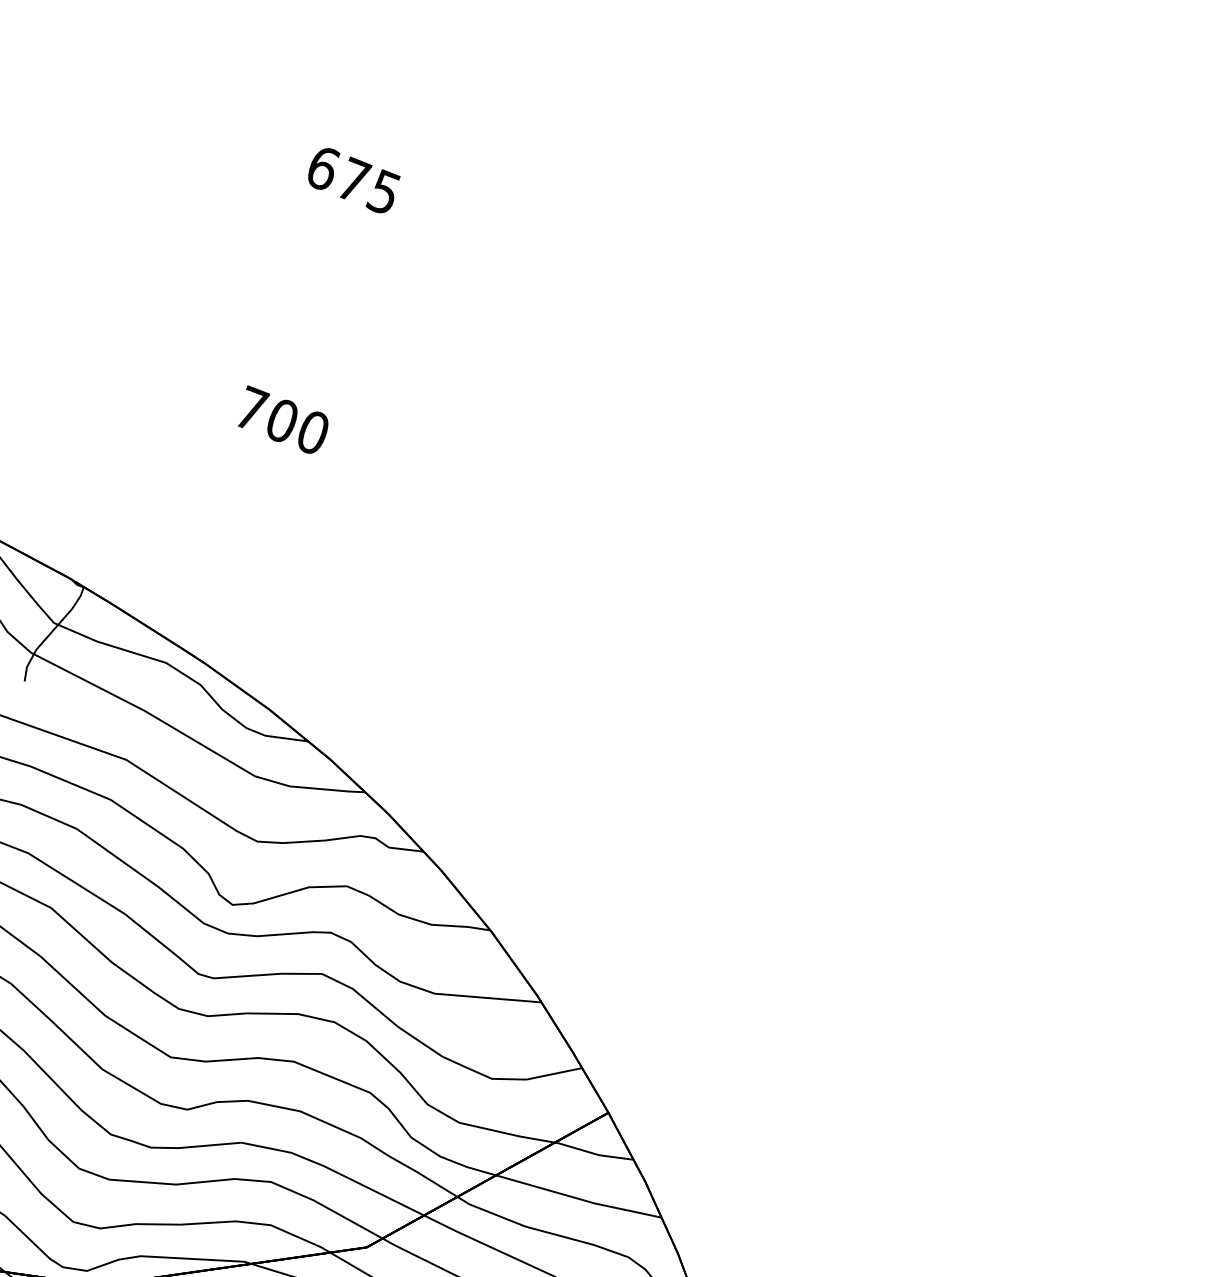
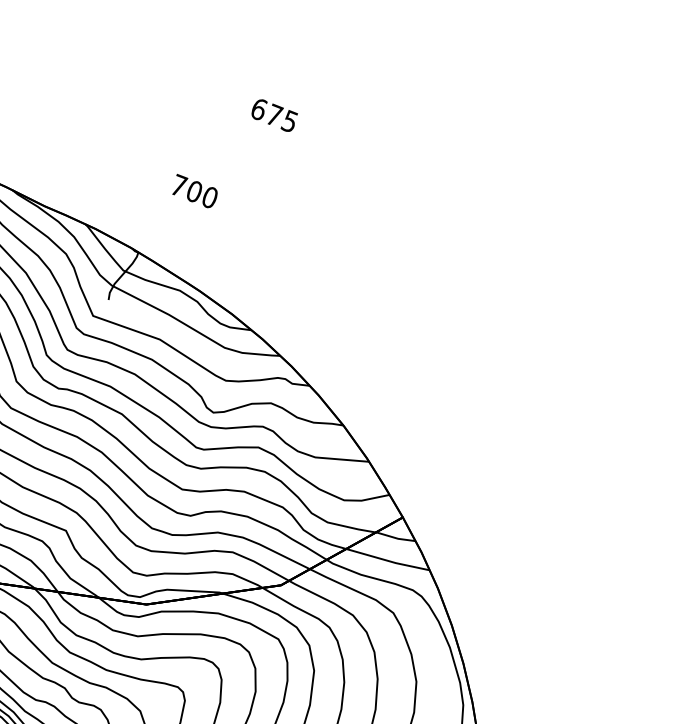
text: (353, 180) -> (274, 115), moved
text: (282, 418) -> (194, 190), moved

